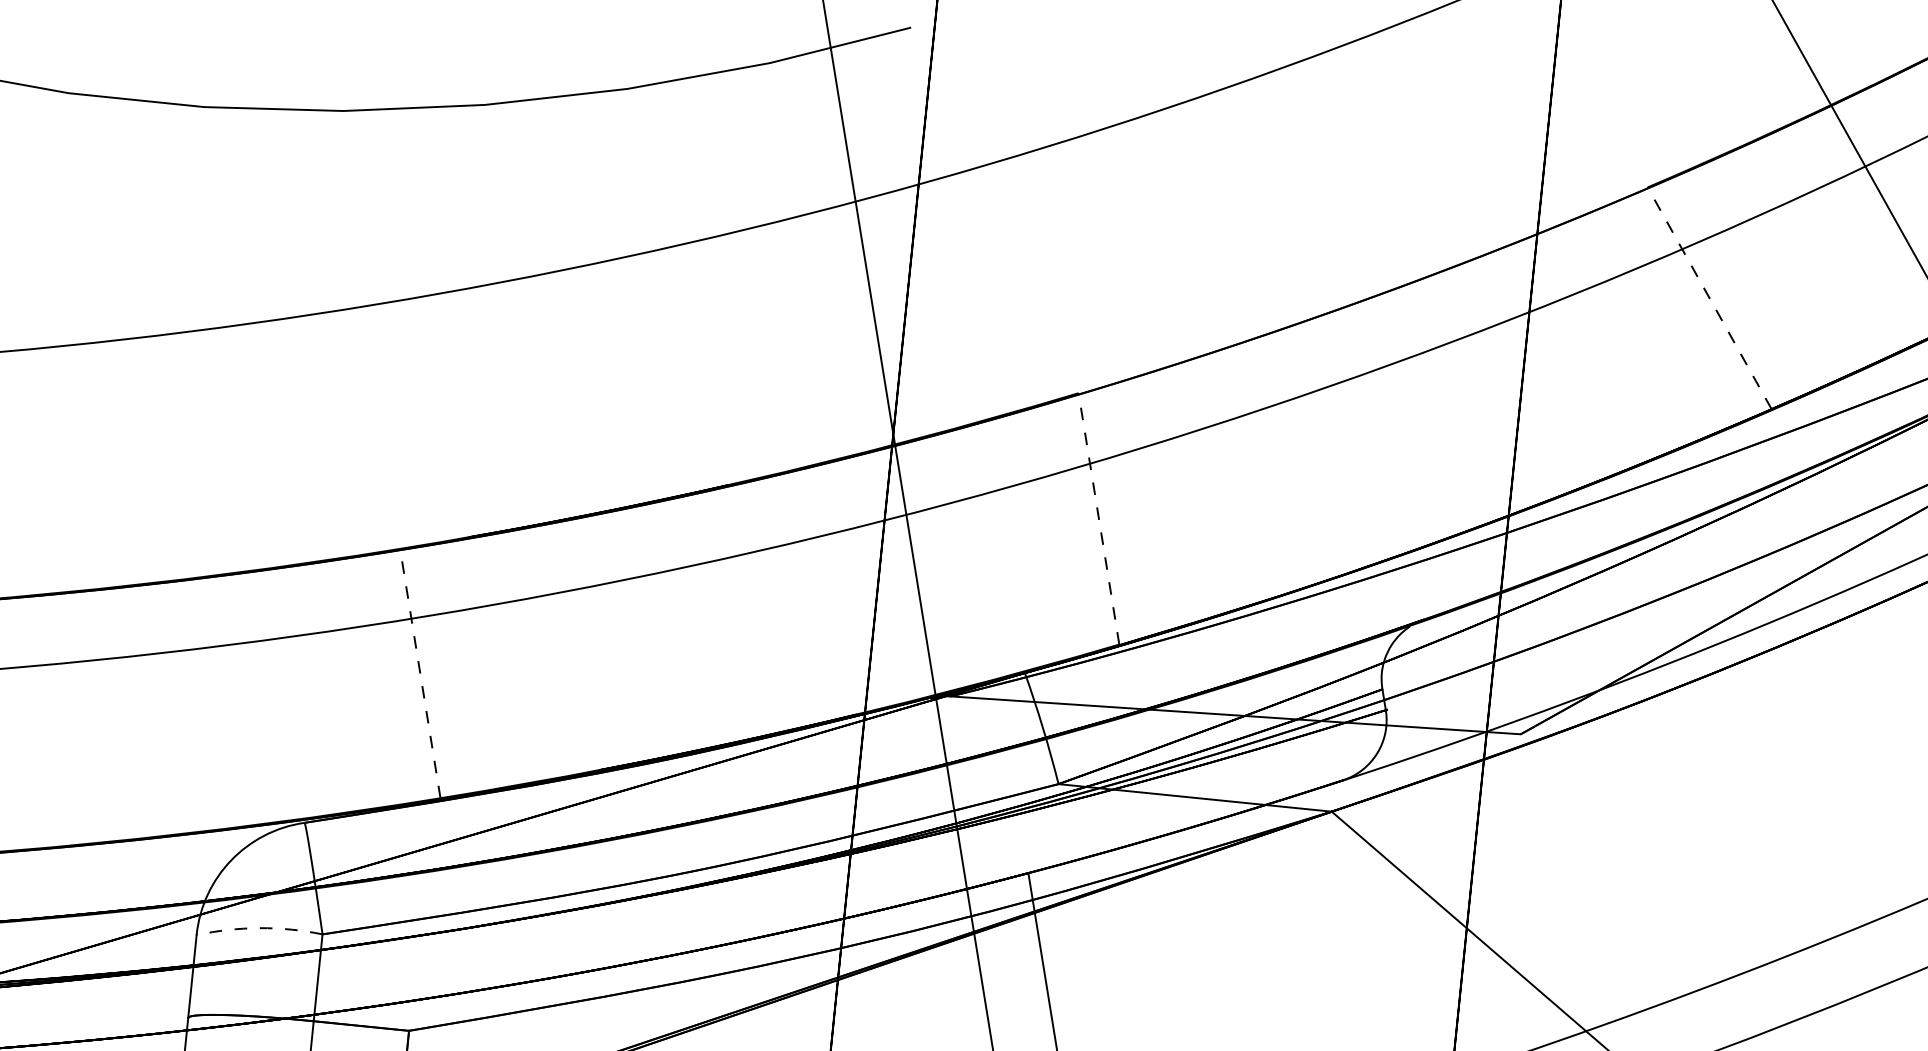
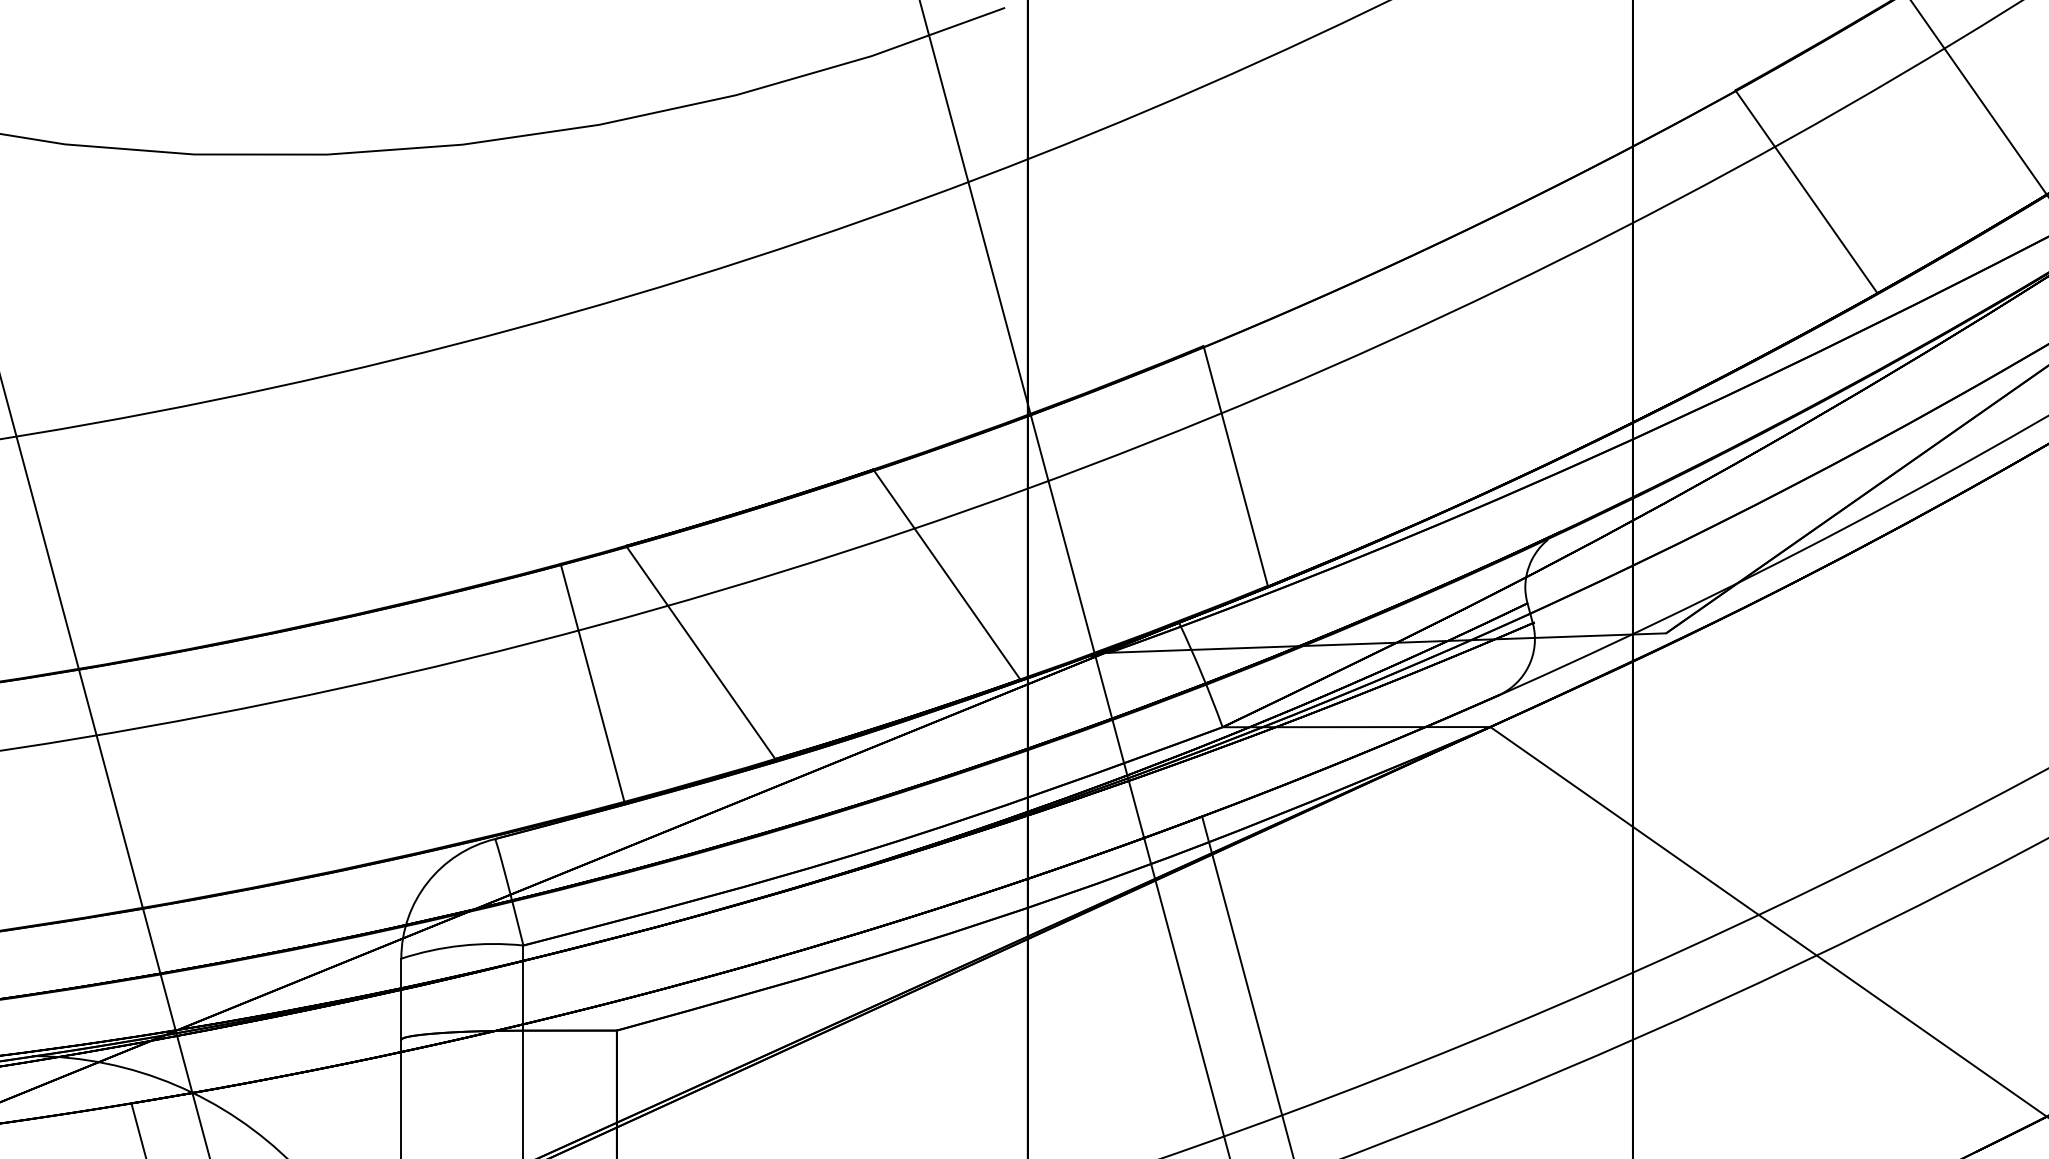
line: (1709, 298) -> (1806, 191), dashed -> solid
line: (1098, 518) -> (1235, 465), dashed -> solid
line: (792, 599) -> (946, 574), added
line: (533, 653) -> (700, 652), added
line: (420, 673) -> (592, 682), dashed -> solid
arc: (259, 927) -> (461, 945), dashed -> solid

